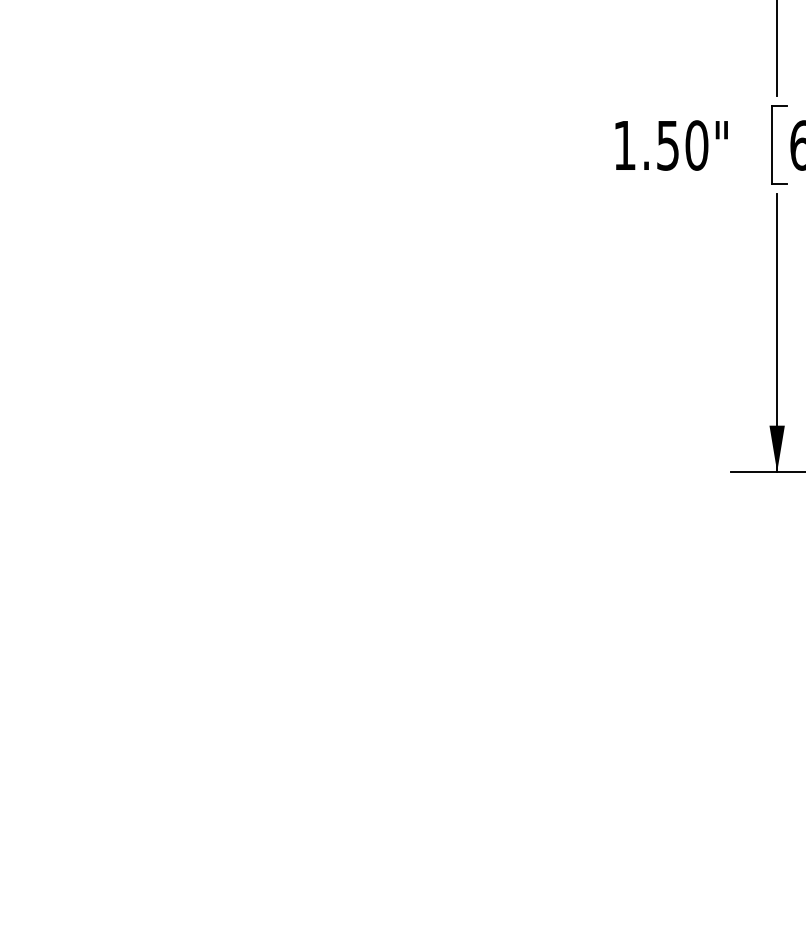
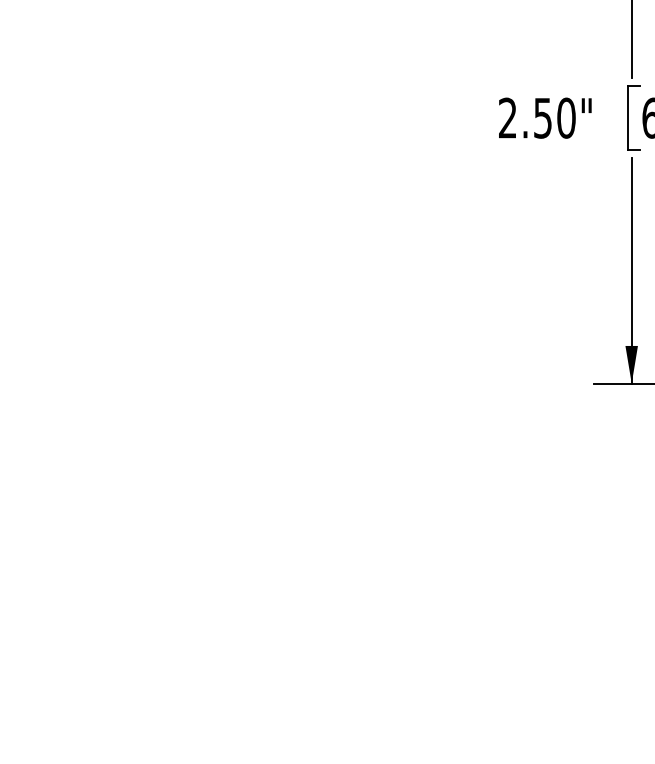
text: (624, 144) -> (507, 117), 1.50" -> 2.50"

